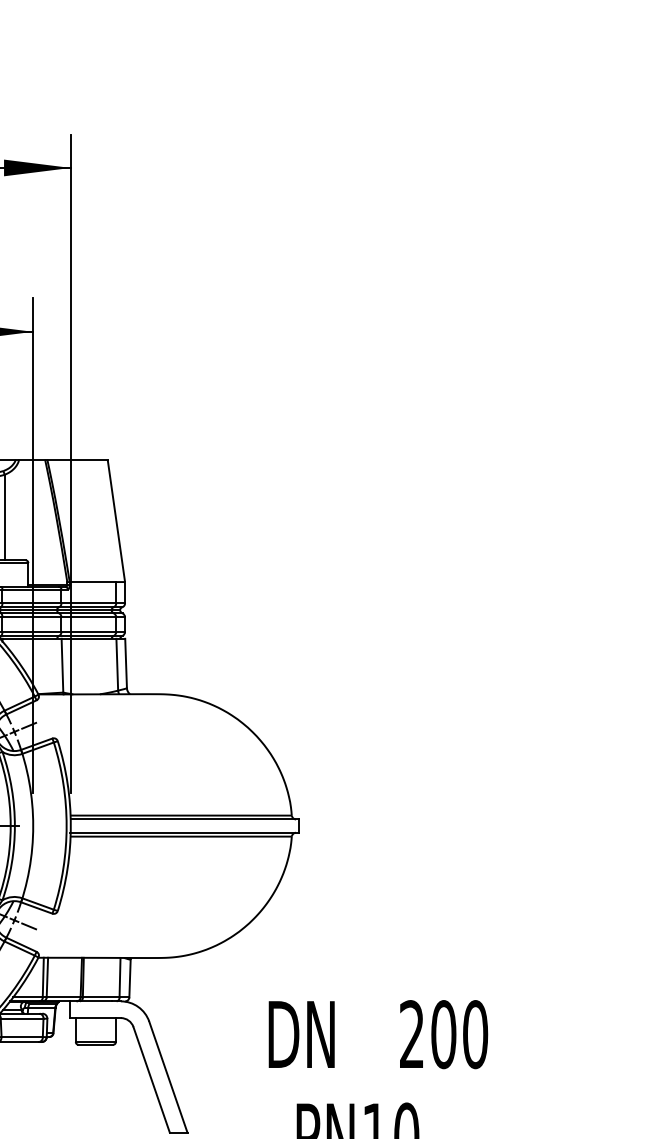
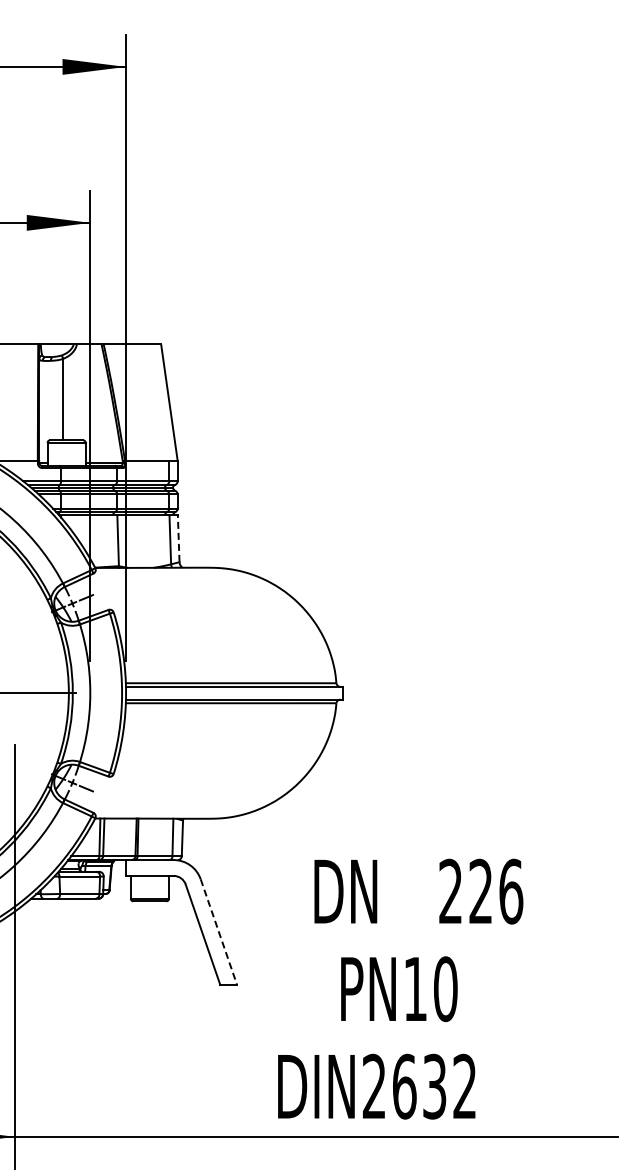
line: (125, 662) -> (178, 537), solid -> dashed
text: (460, 1034) -> (496, 891), 200 -> 226
line: (167, 1077) -> (218, 932), solid -> dashed

